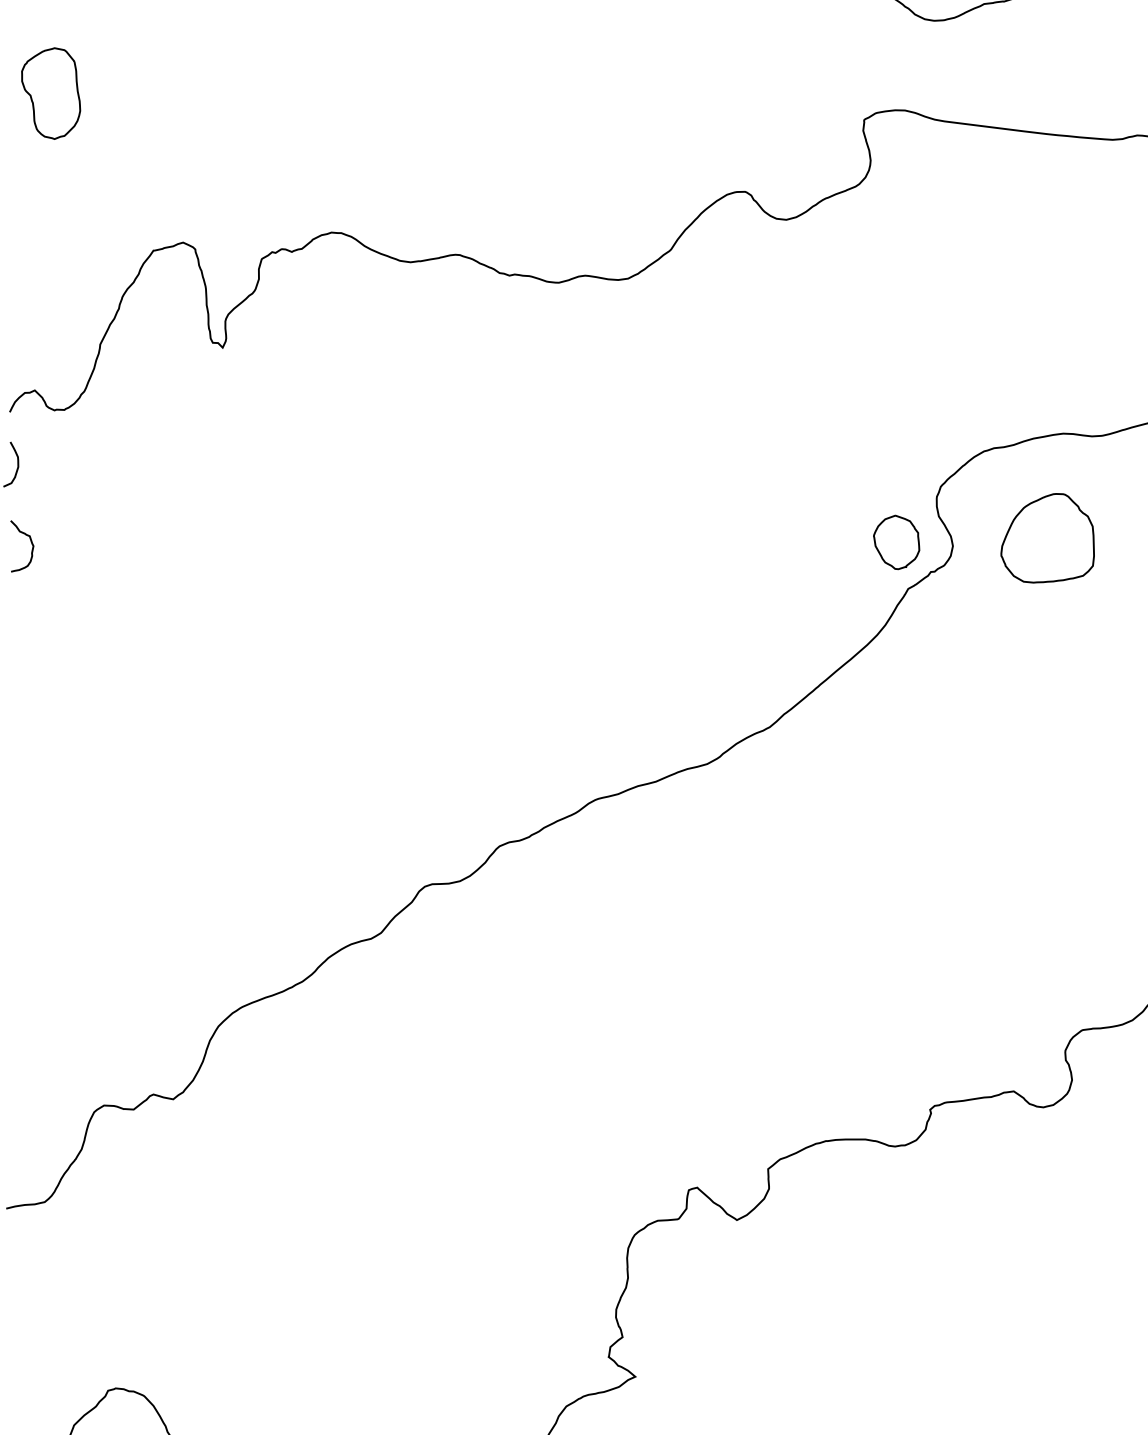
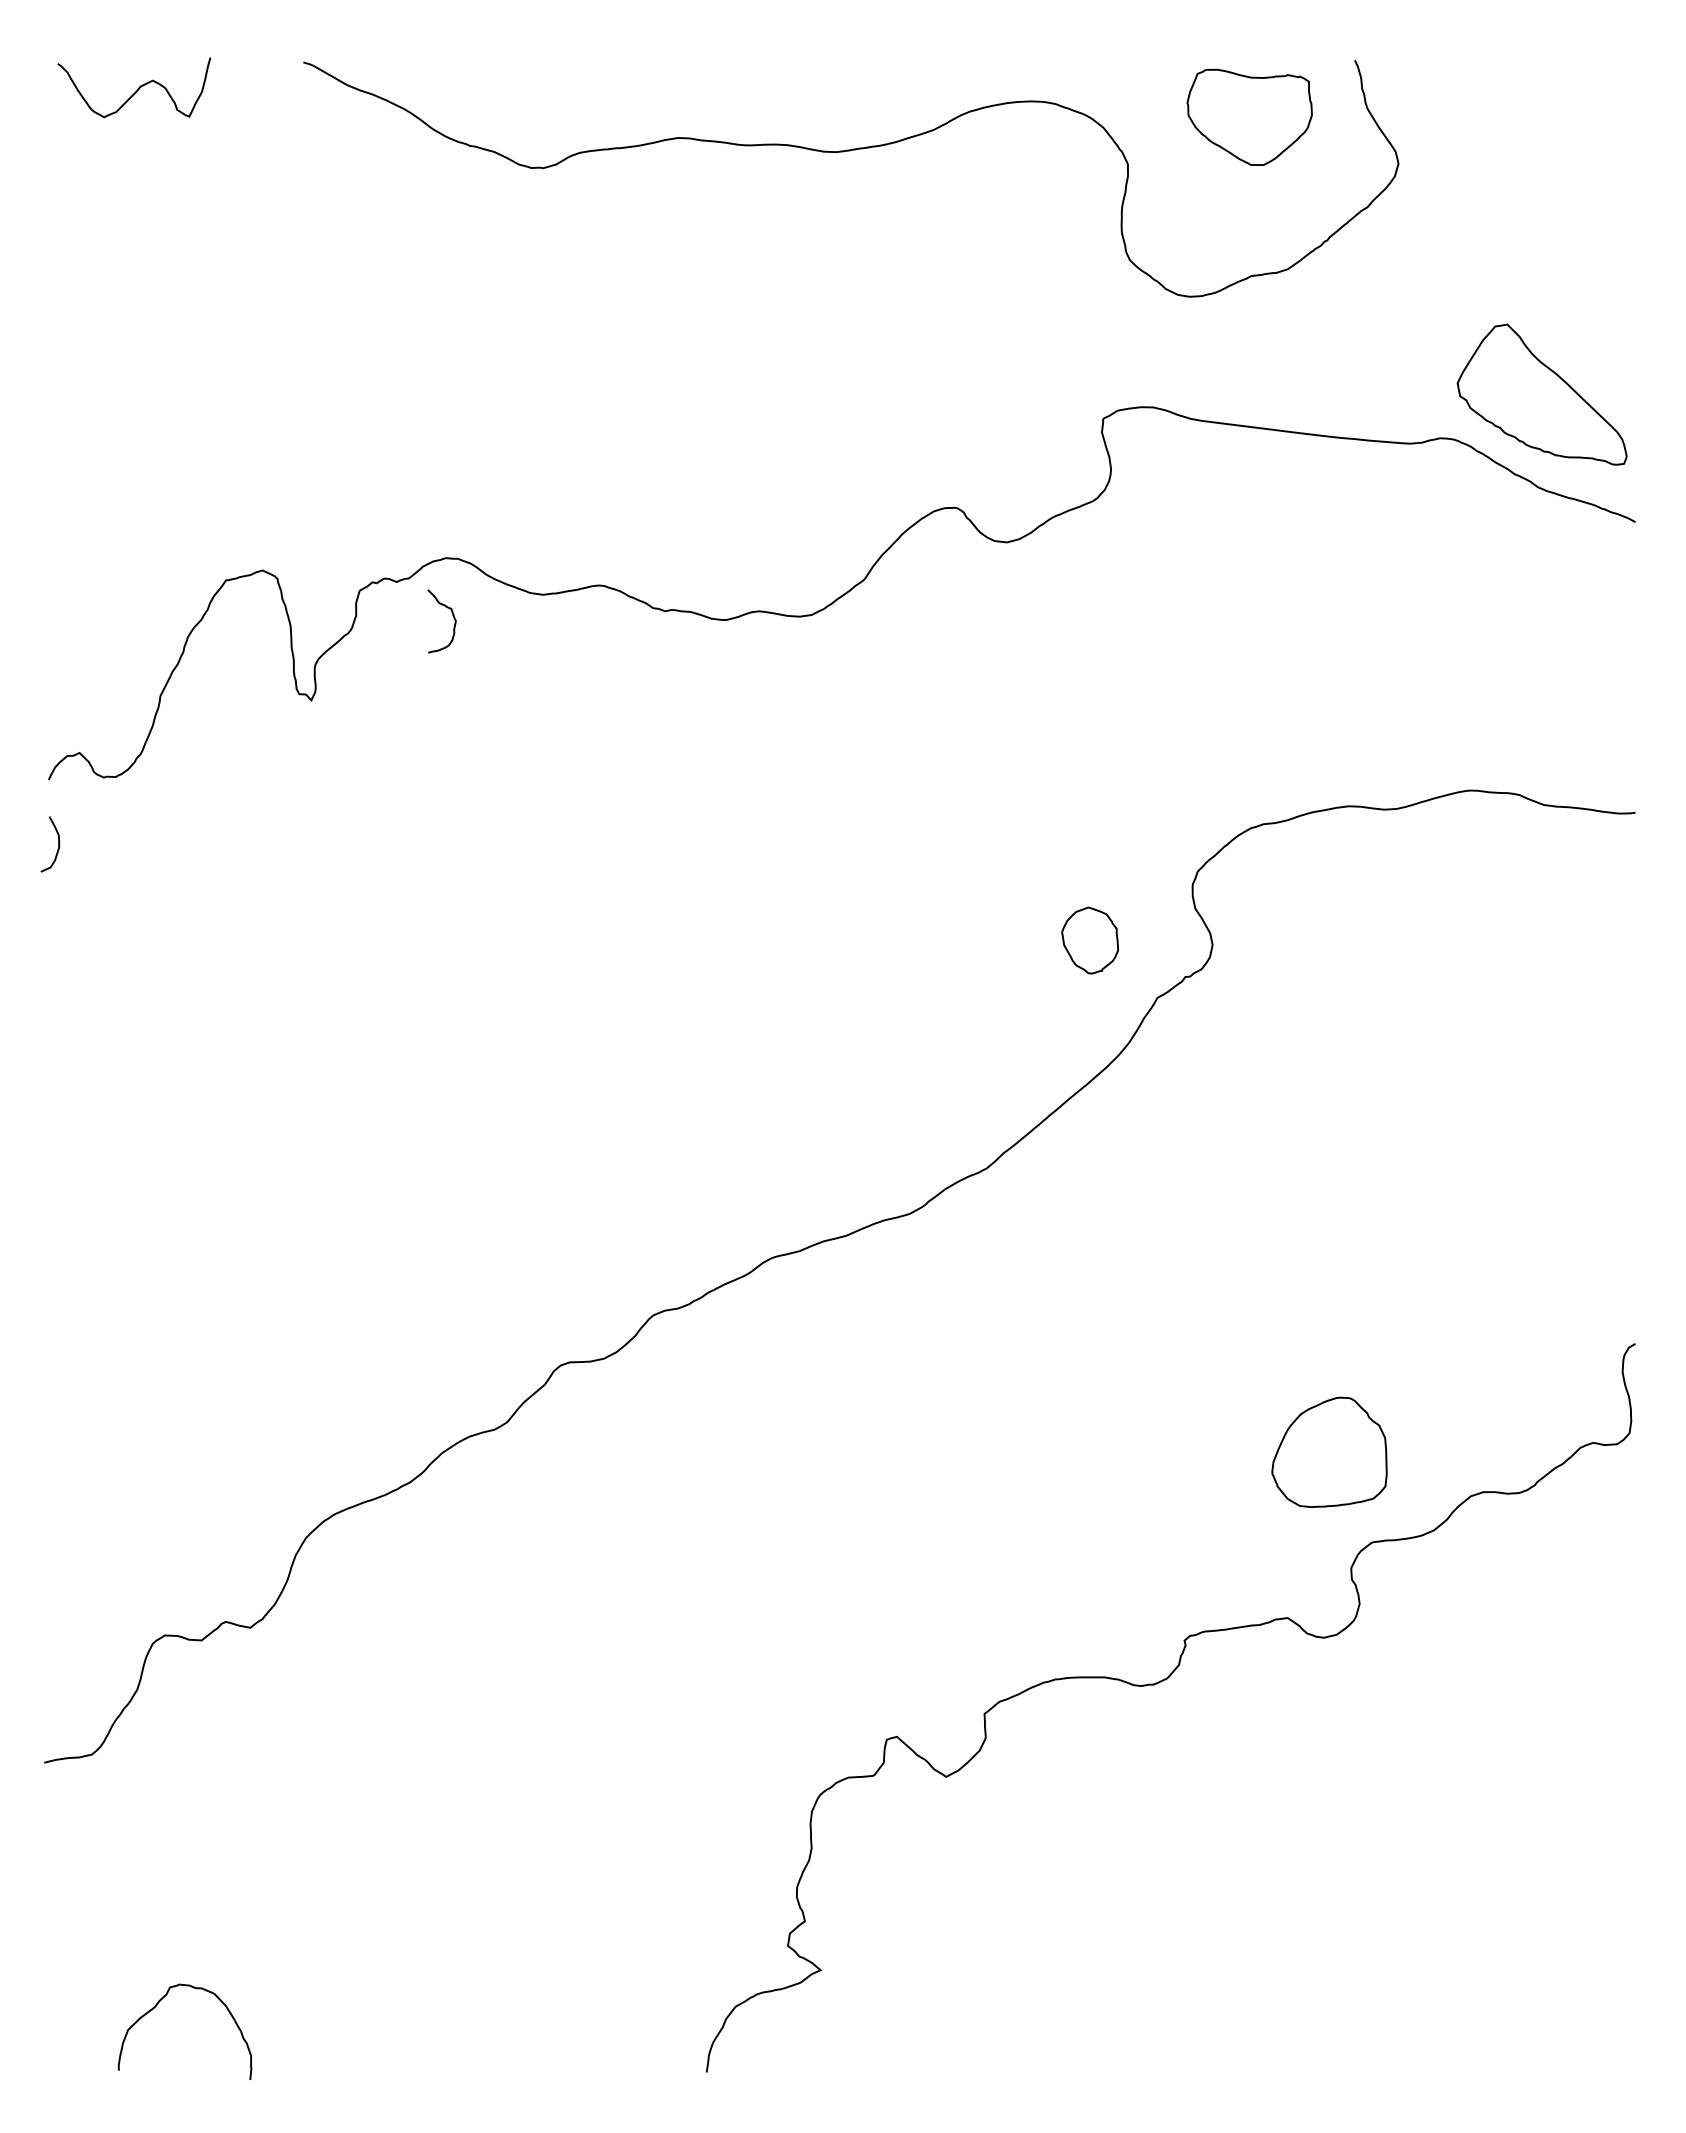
part: (50, 93) -> (99, 386), removed
part: (1047, 537) -> (1329, 1451), moved
part: (896, 542) -> (1089, 940), moved
curve: (31, 544) -> (453, 618), moved

